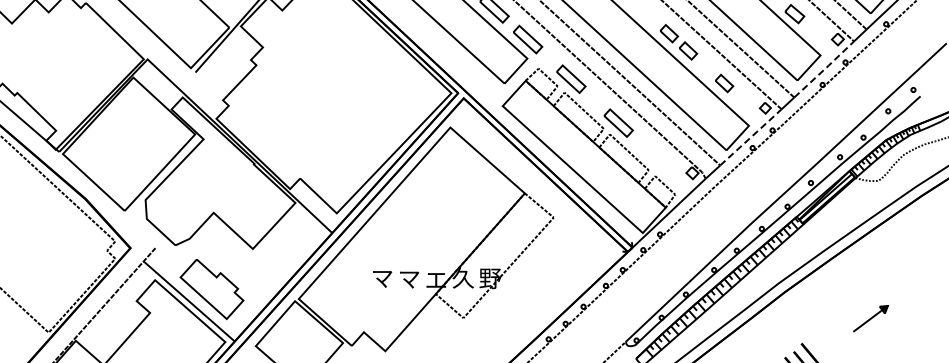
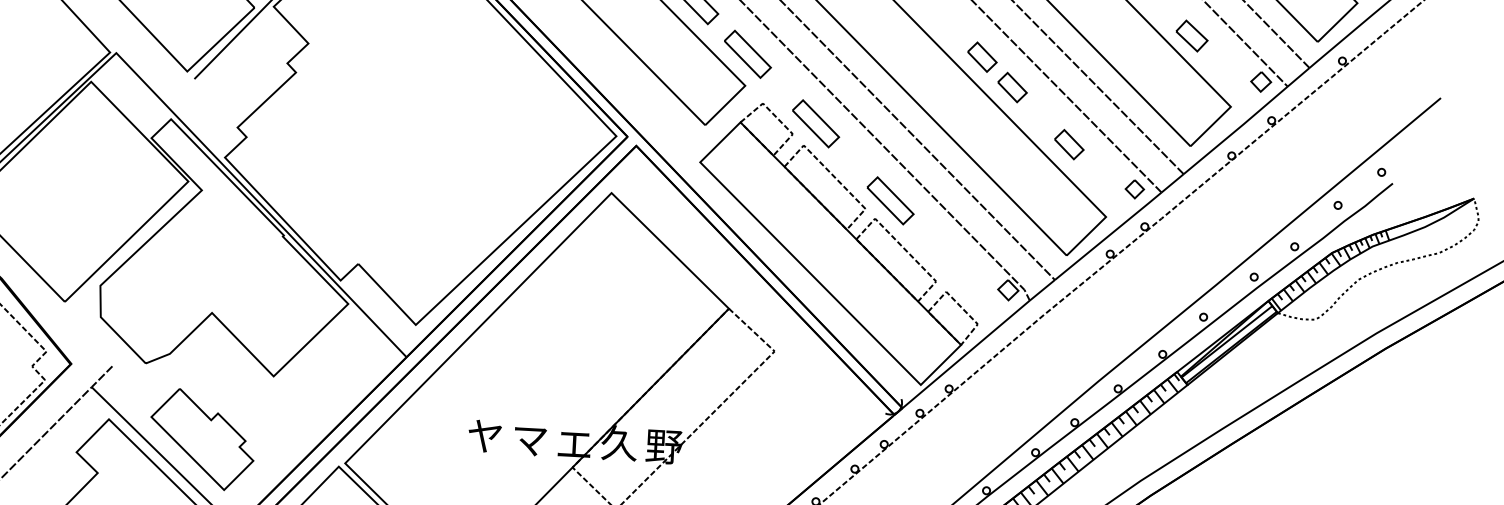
line: (825, 69) -> (1237, 130), dashed -> solid
line: (751, 136) -> (1109, 234), dashed -> solid
text: (382, 277) -> (485, 435), マ -> ヤ

